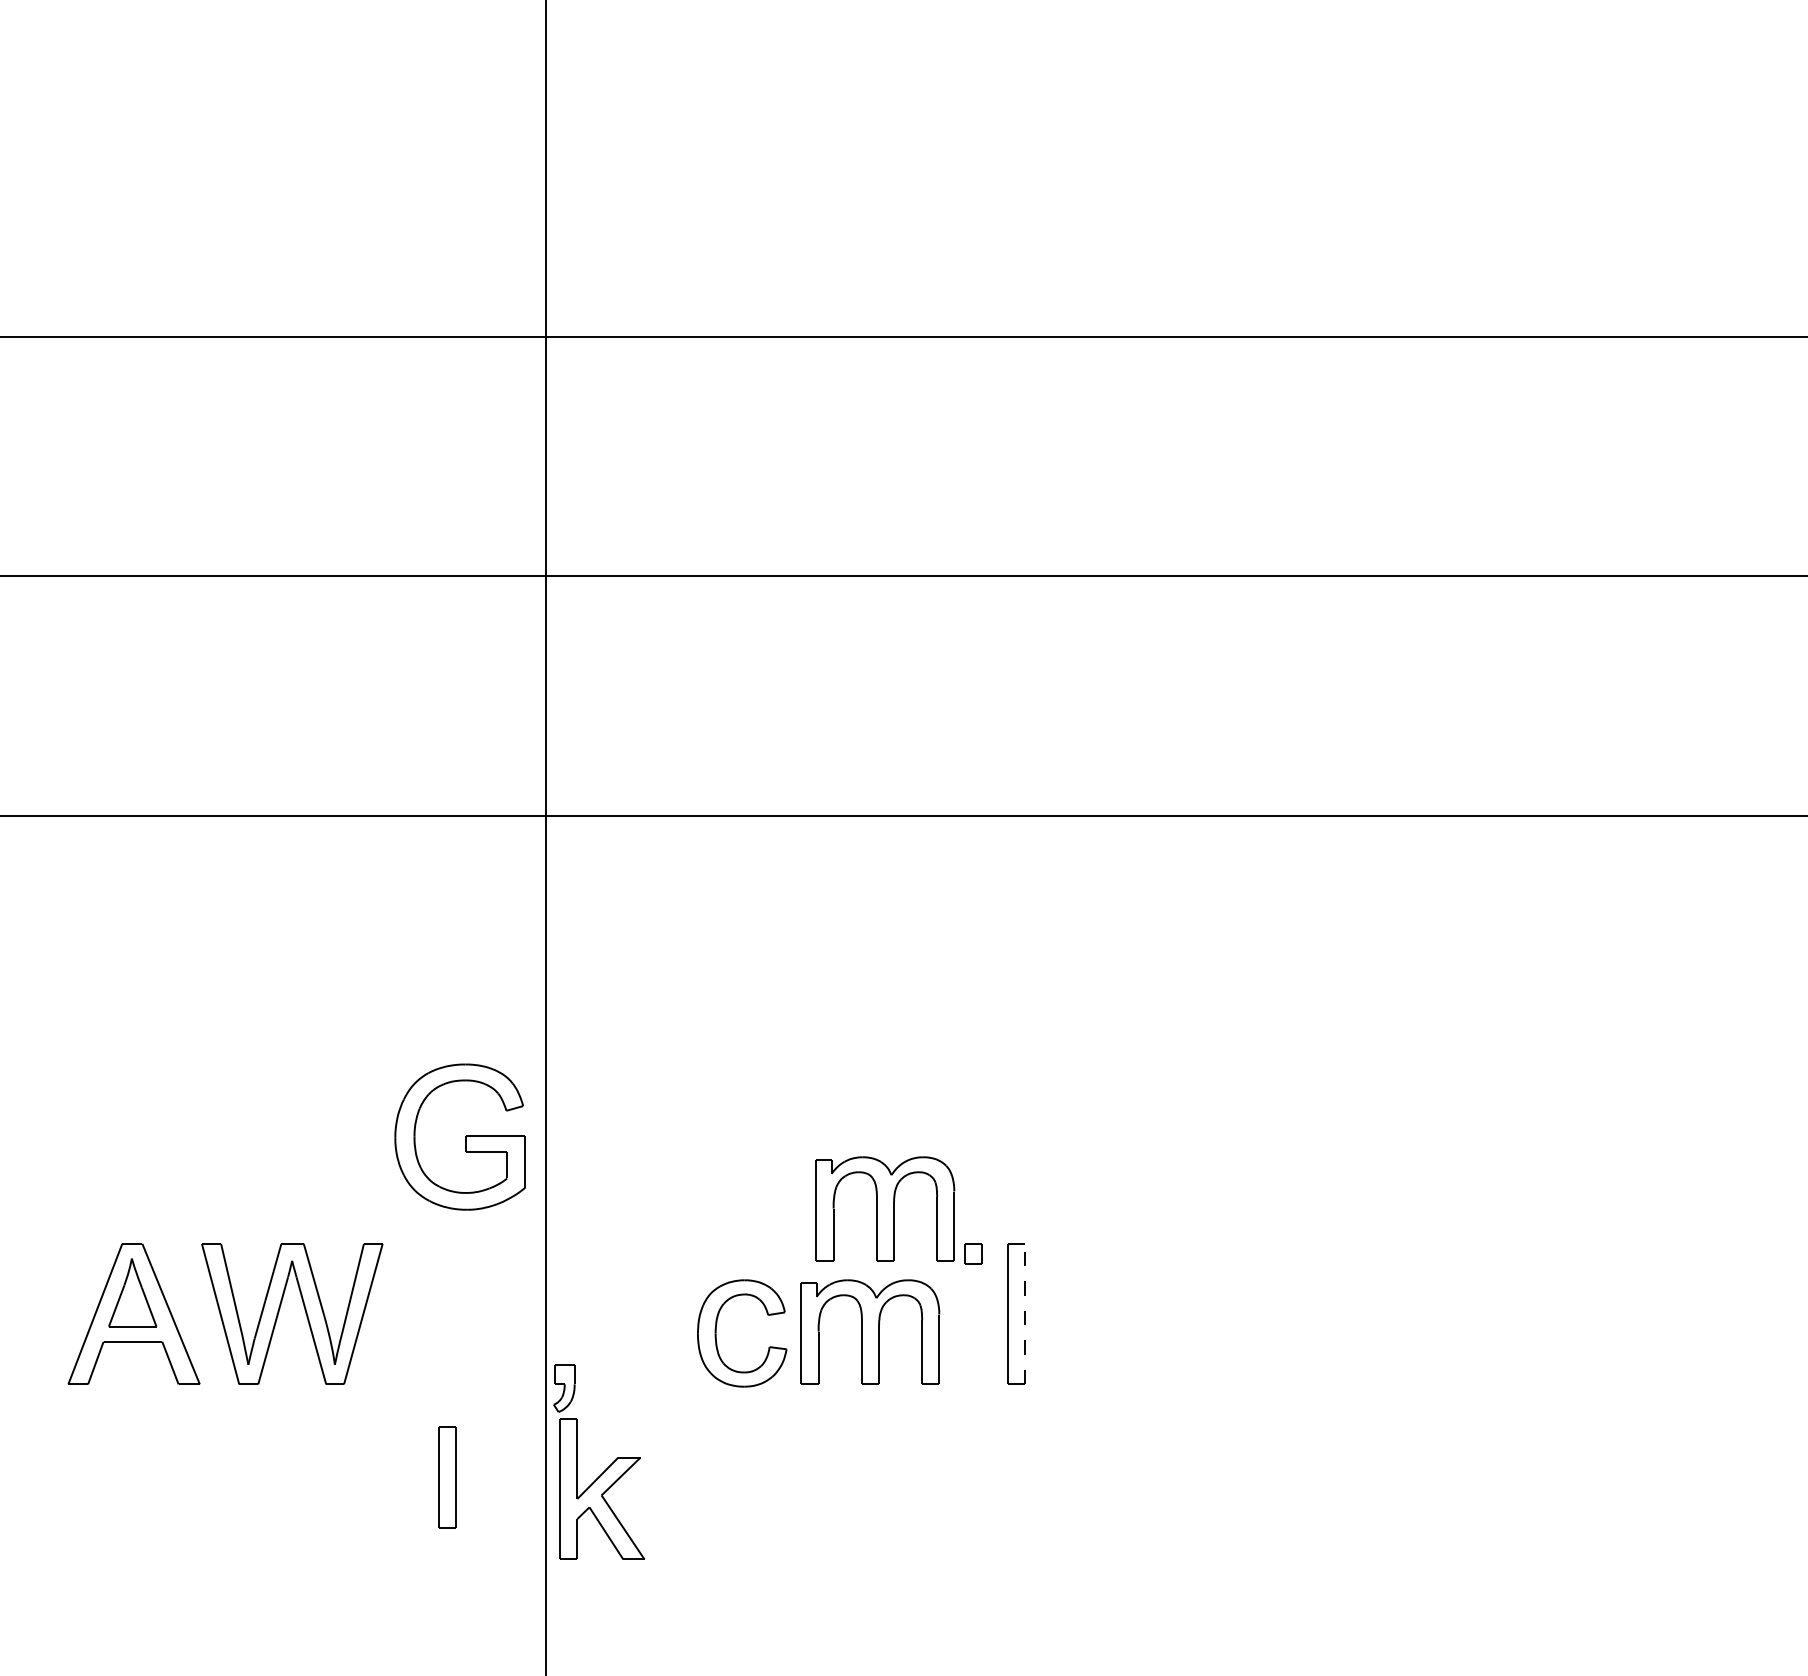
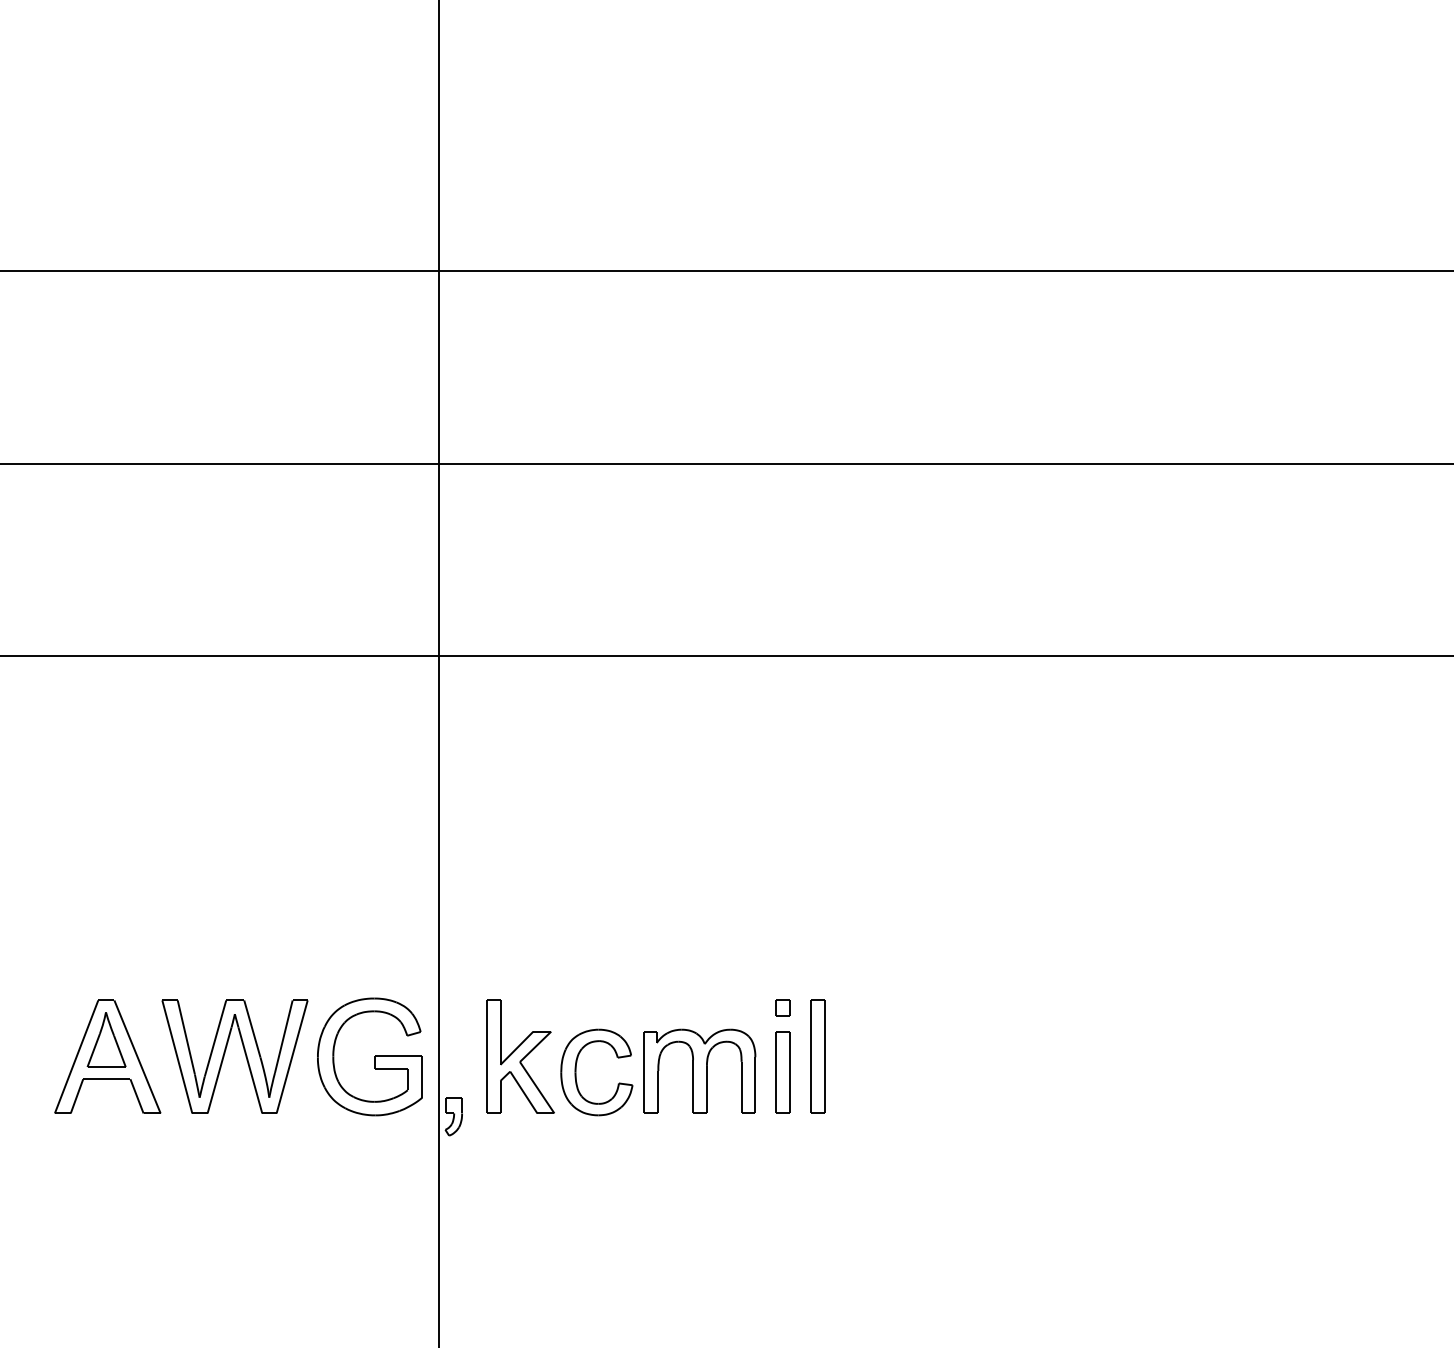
part: (459, 1136) -> (369, 1056), moved
part: (885, 1208) -> (712, 971), removed
line: (1025, 1313) -> (824, 1056), dashed -> solid
part: (447, 1477) -> (782, 1072), moved
part: (601, 1488) -> (519, 1056), moved

